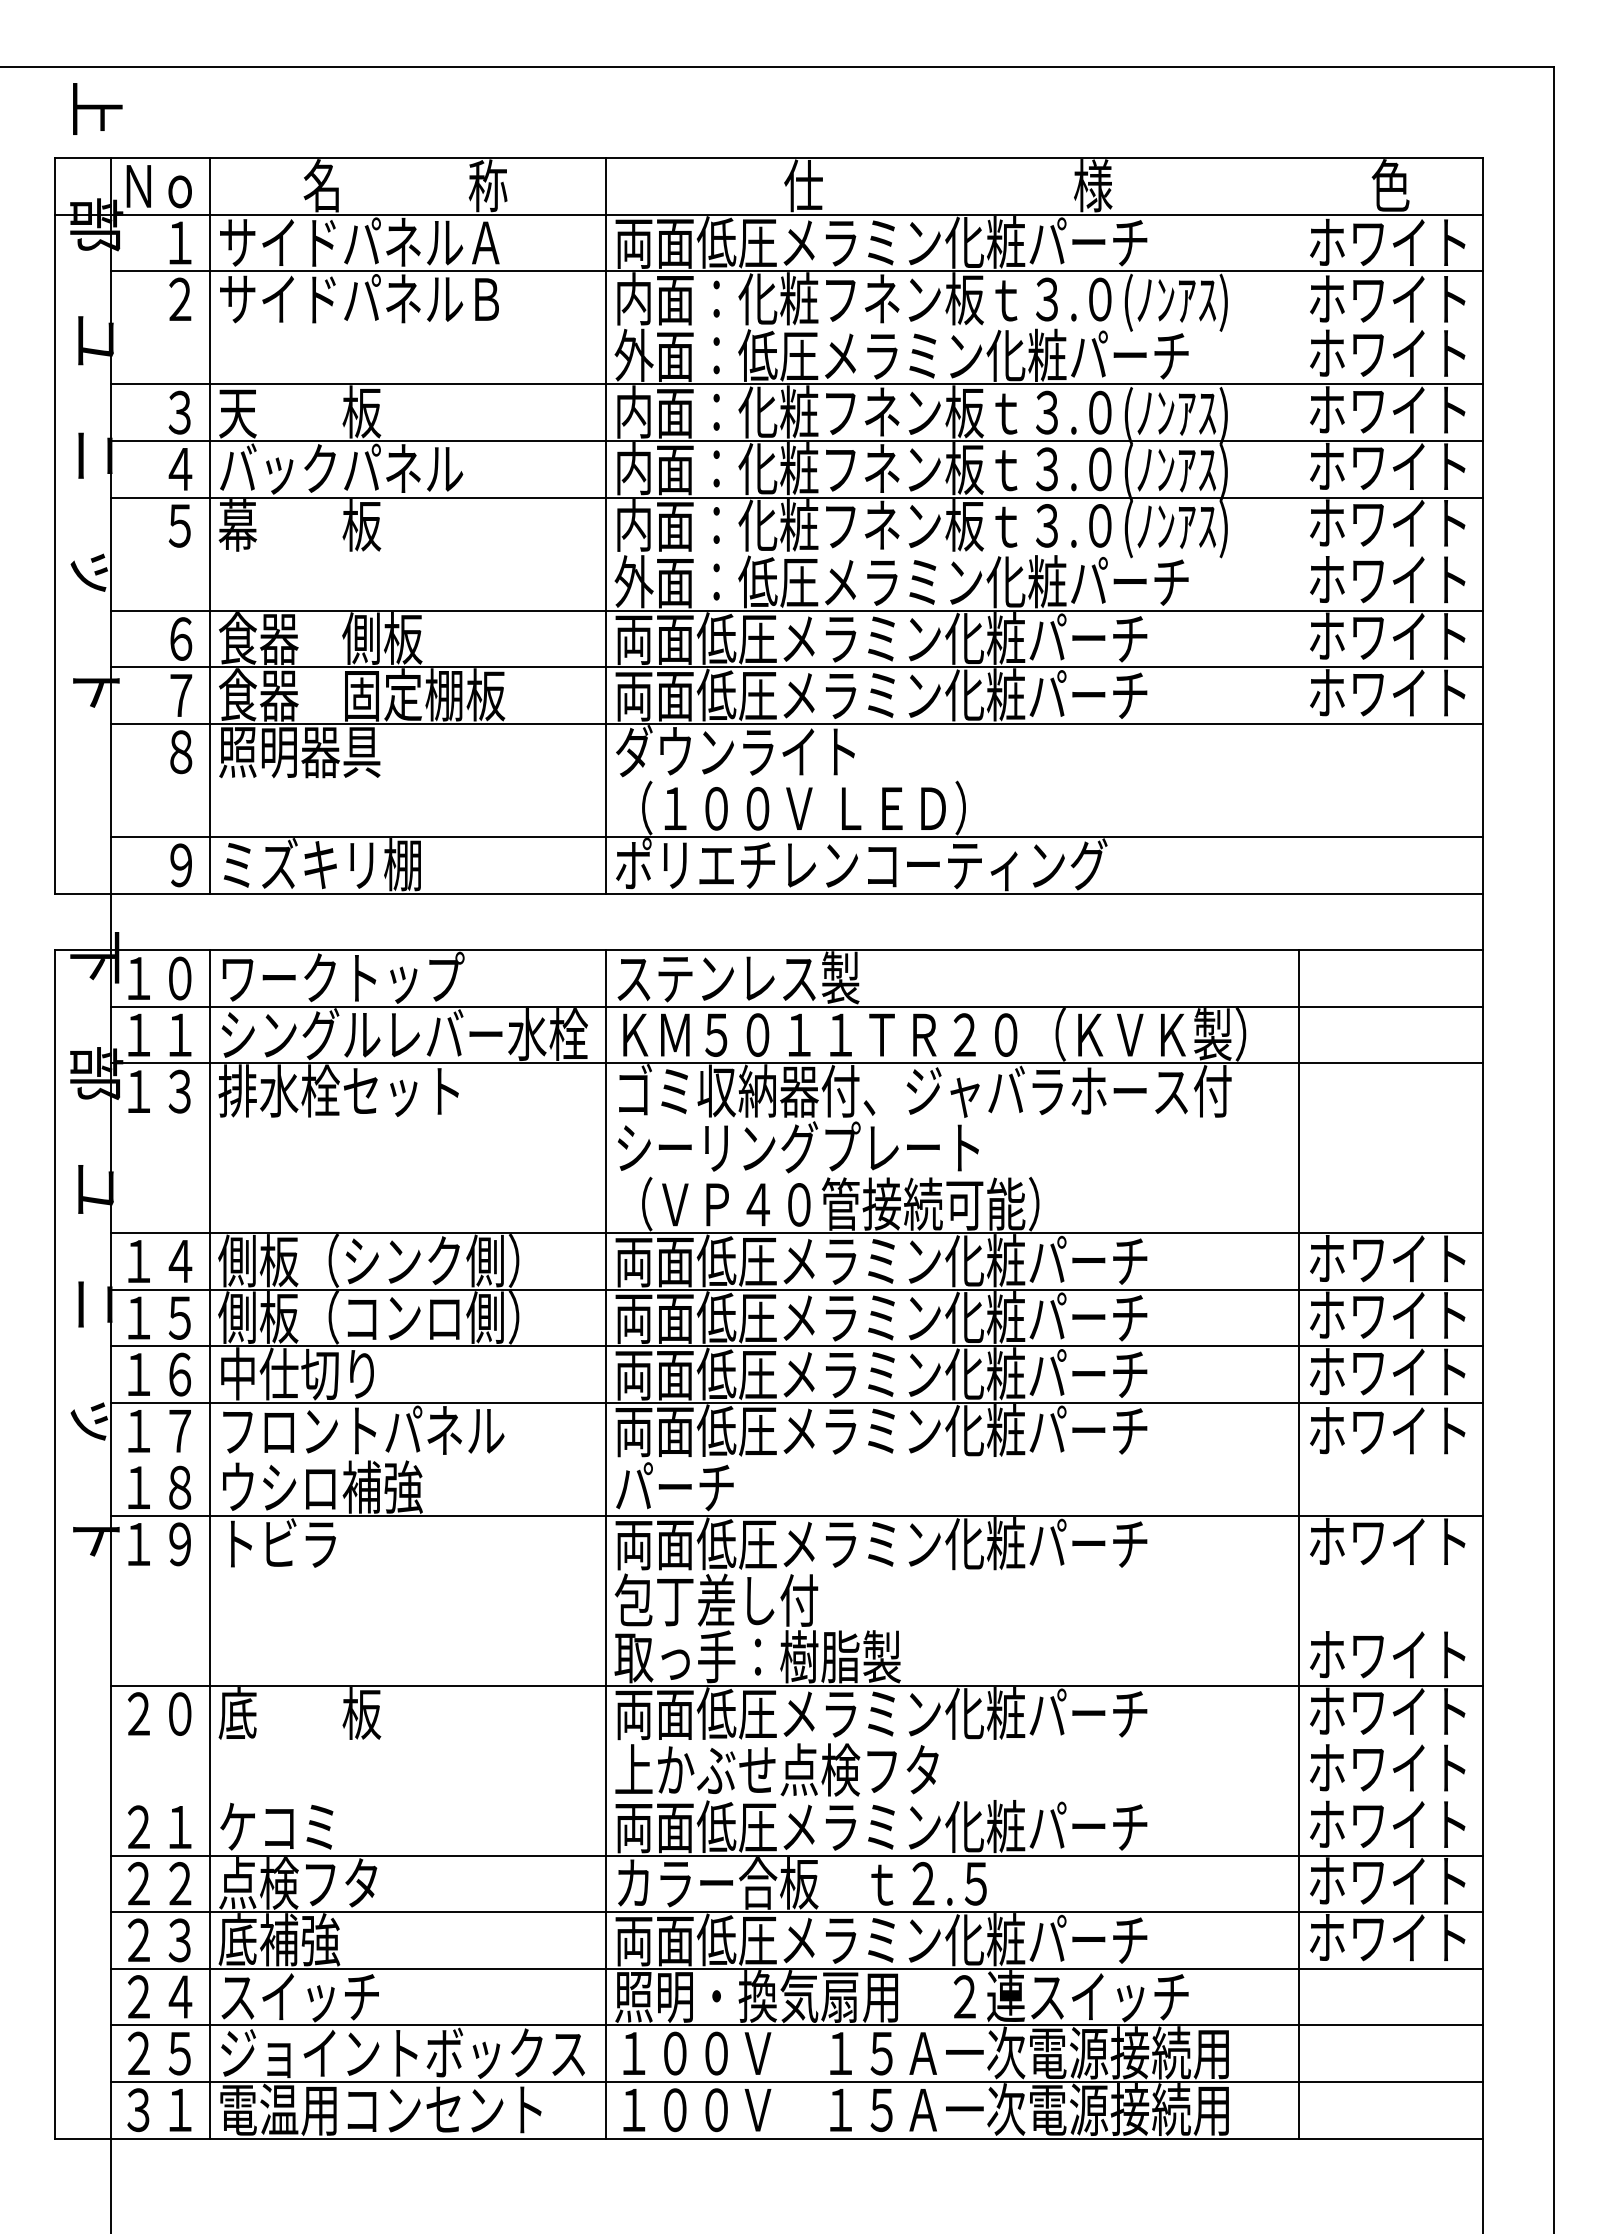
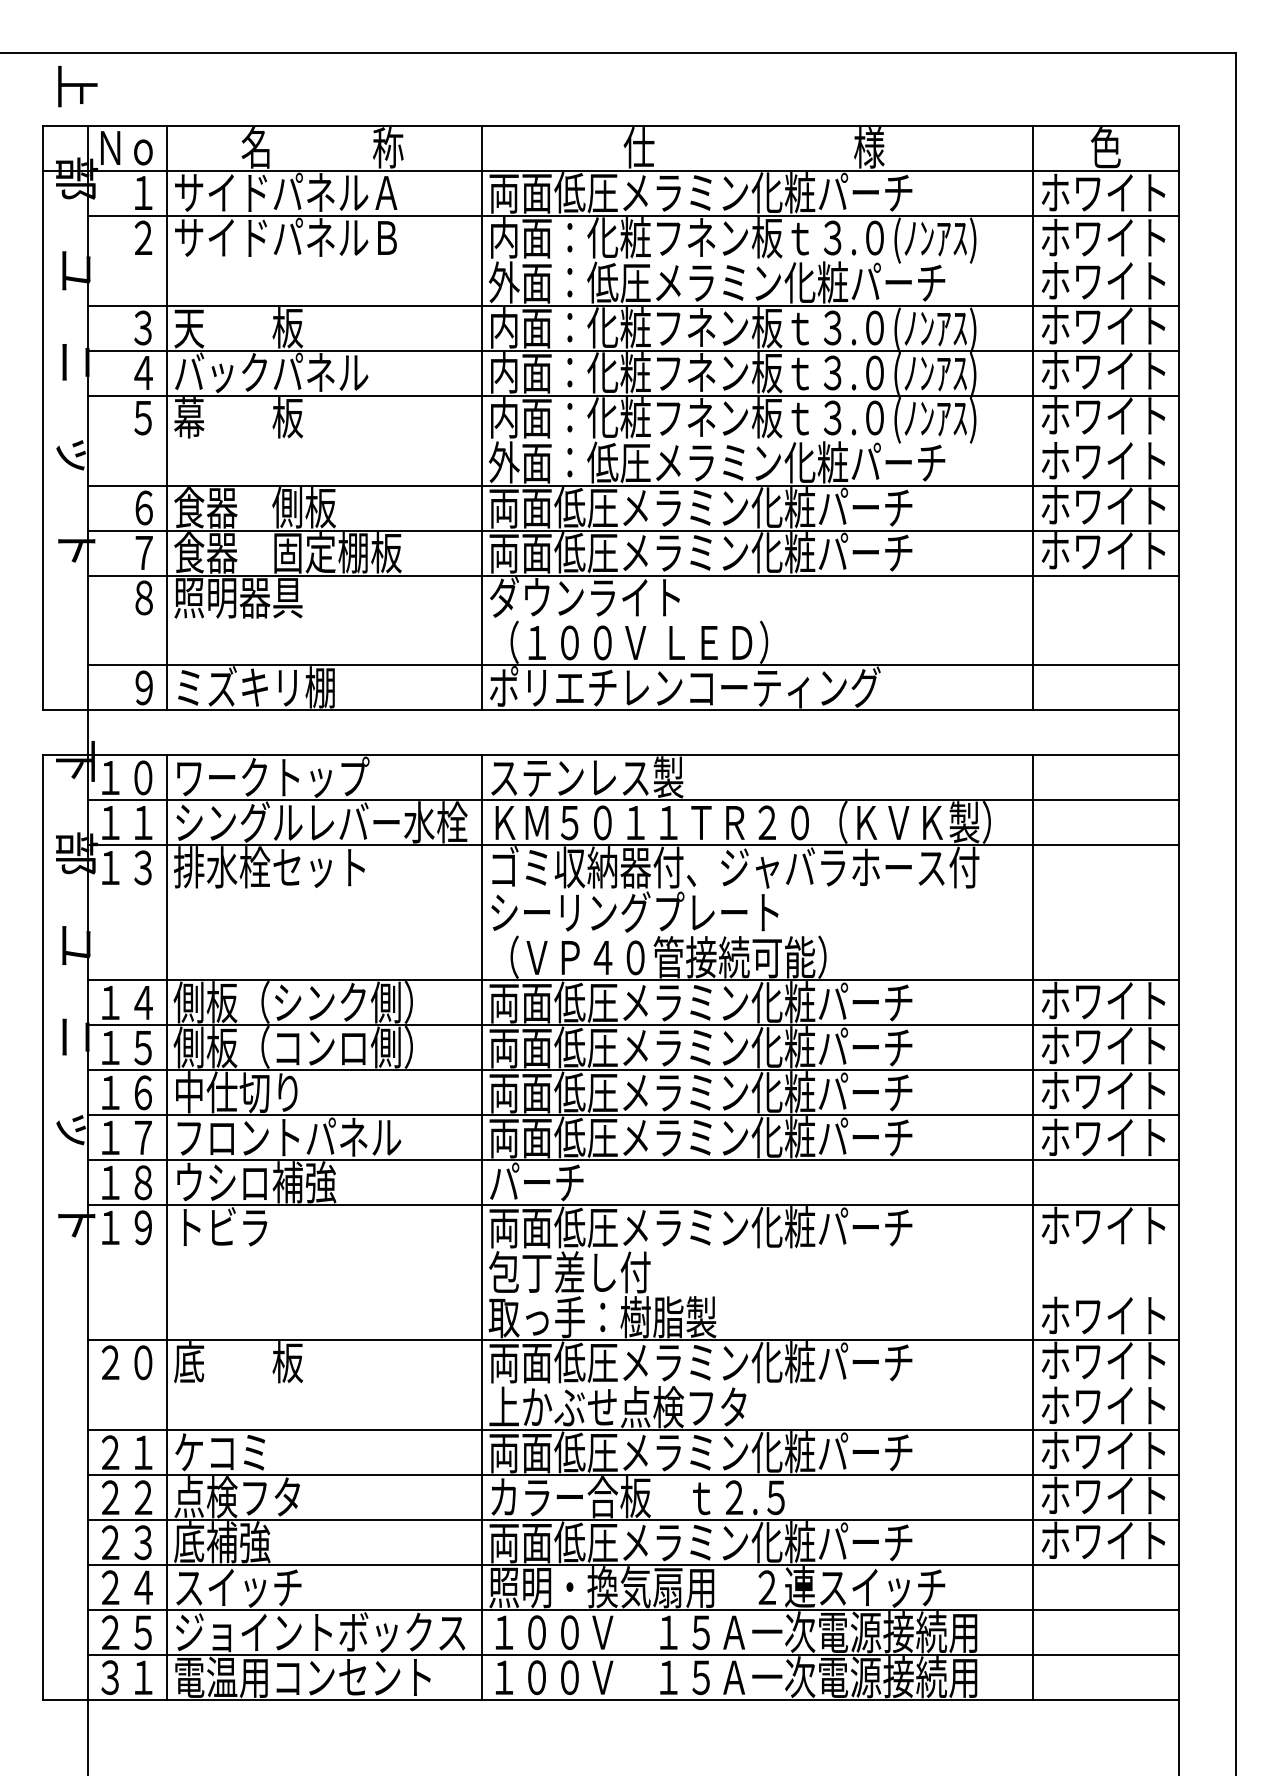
line: (1299, 525) -> (1033, 417), added
line: (796, 1459) -> (633, 1160), added
line: (796, 1799) -> (633, 1430), added

